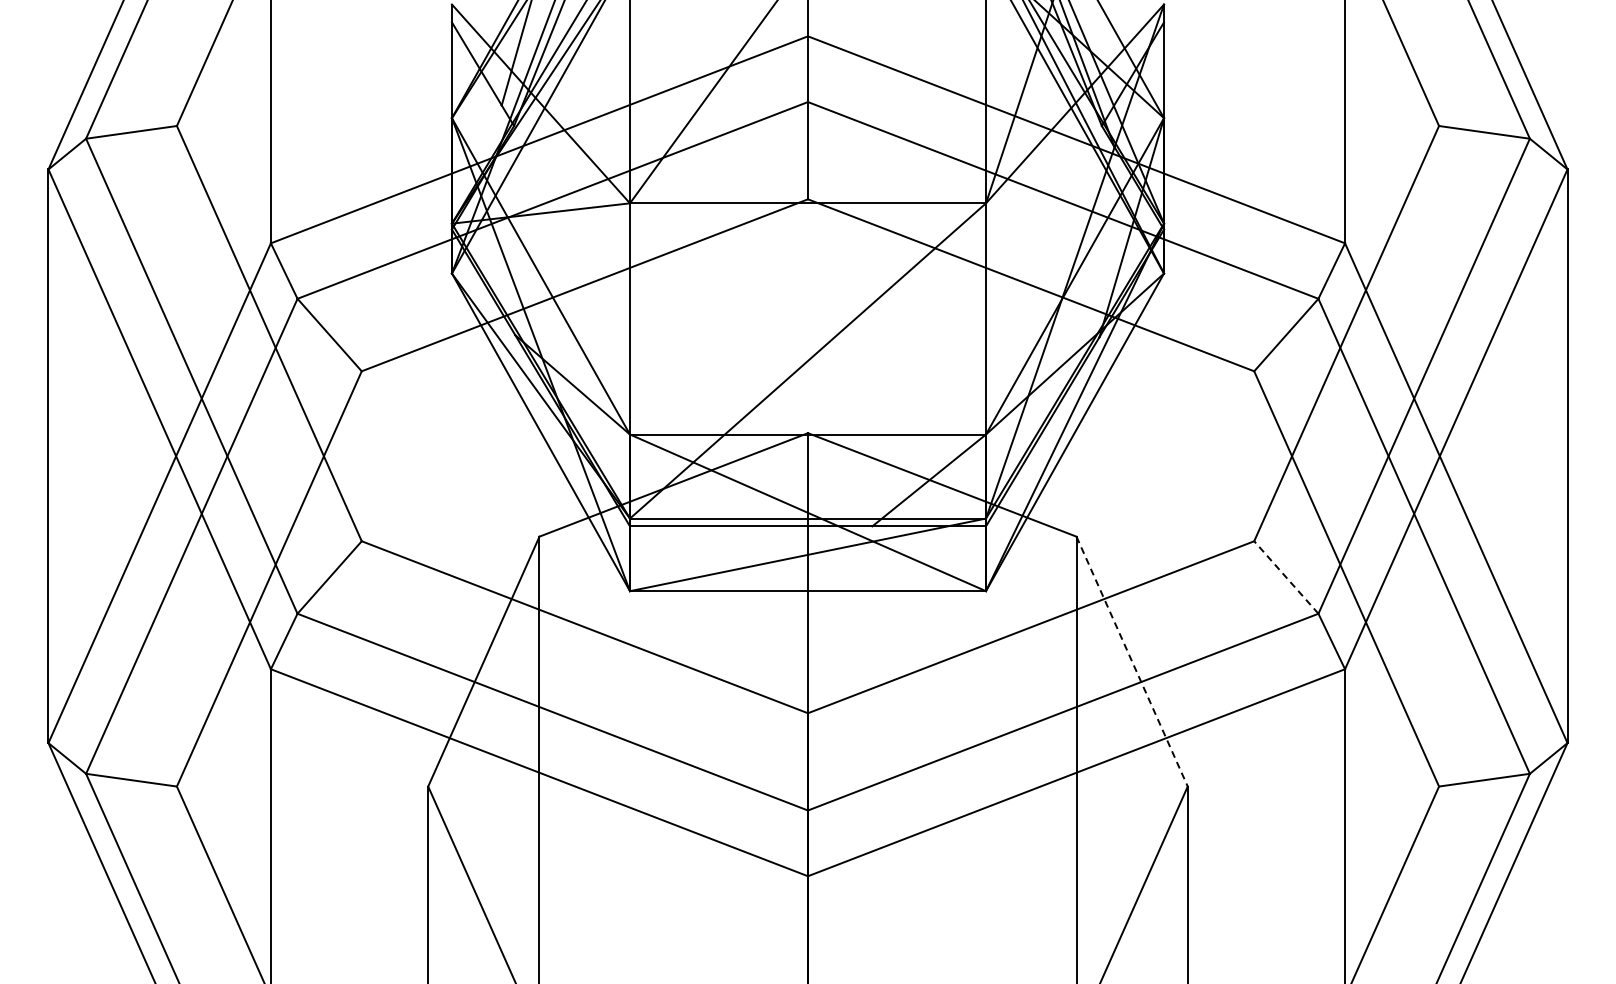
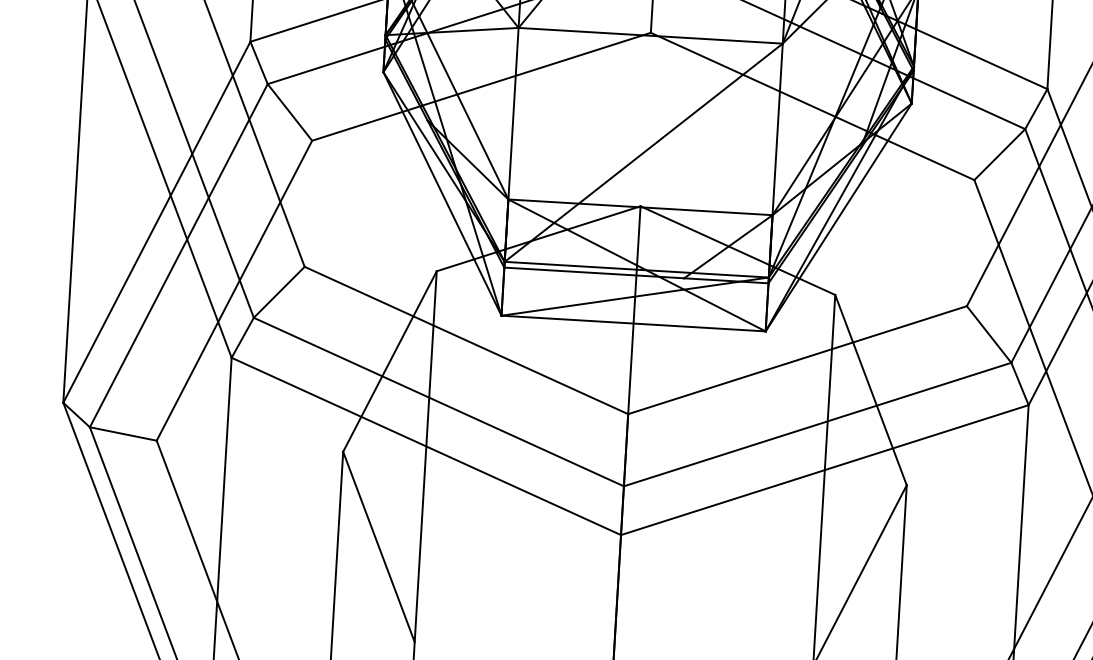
line: (1286, 577) -> (989, 334), dashed -> solid
line: (1132, 661) -> (871, 390), dashed -> solid

